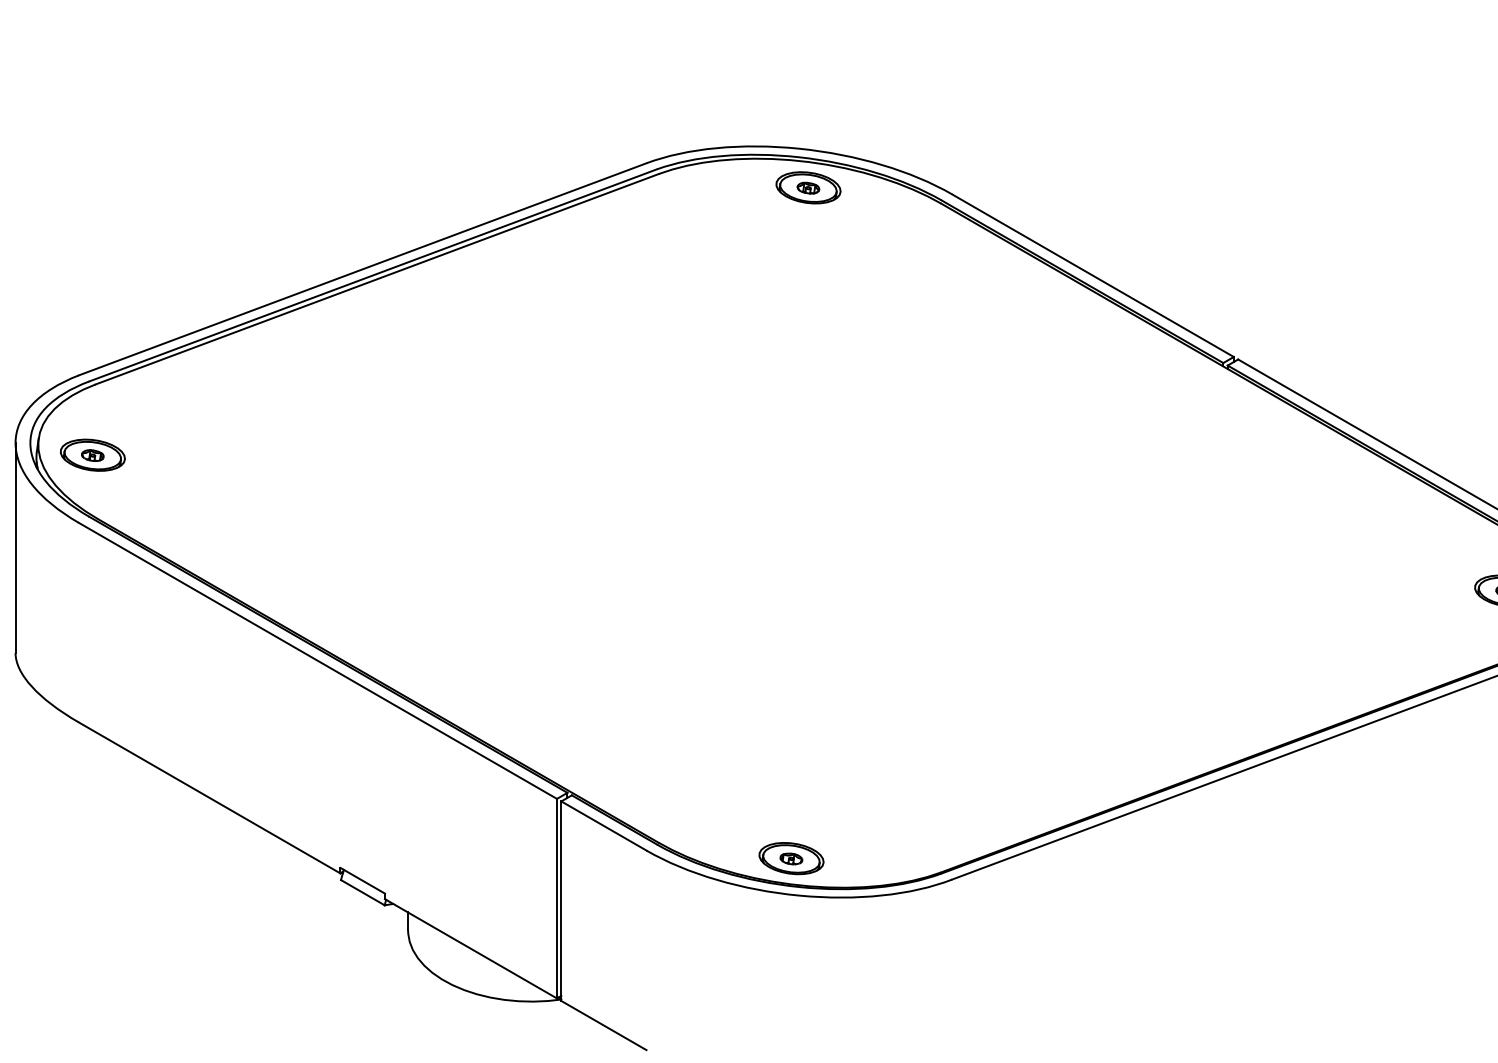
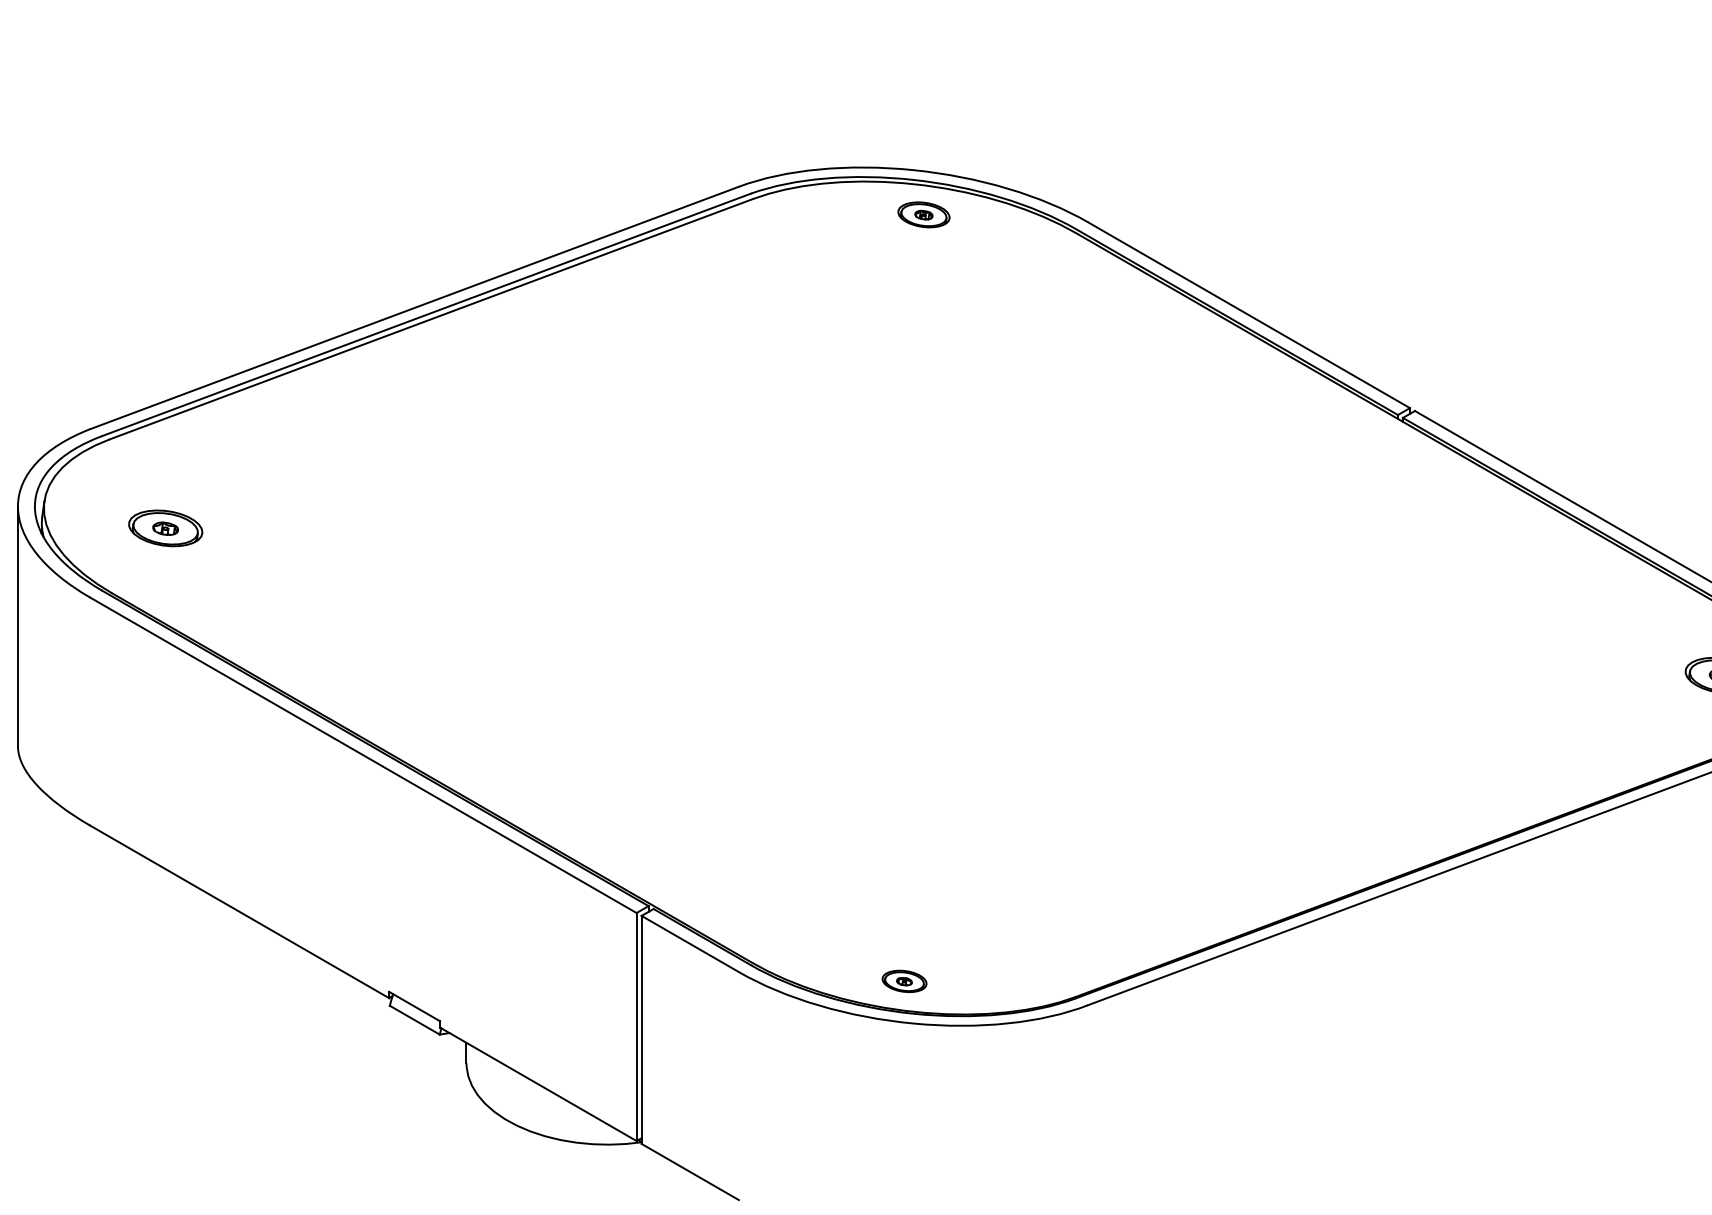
part: (808, 187) -> (923, 214), size x0.7
part: (92, 454) -> (165, 527), moved
part: (791, 858) -> (904, 981), size x0.6

